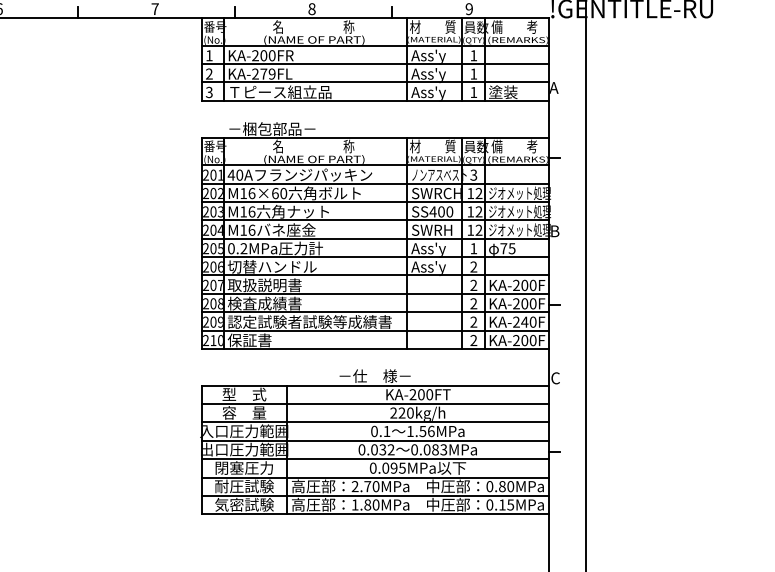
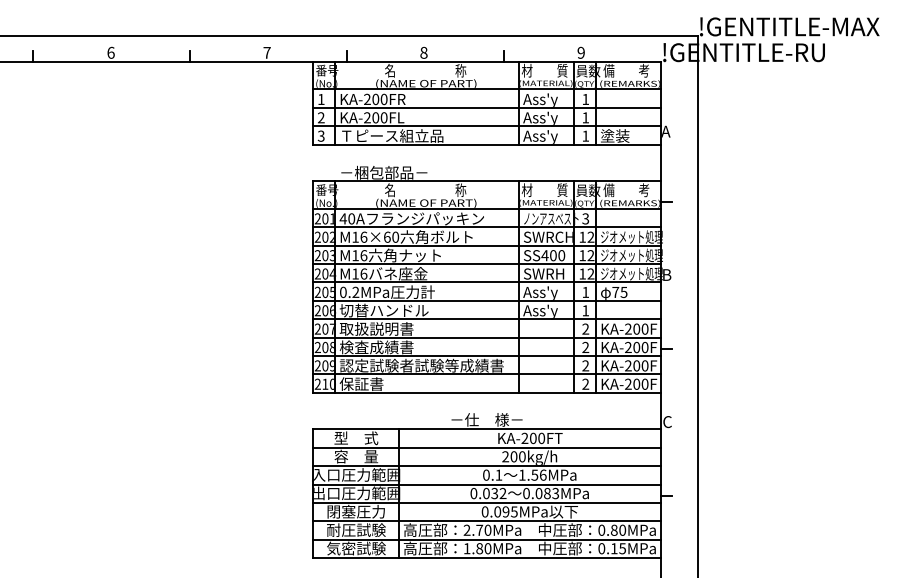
text: (267, 73) -> (379, 117), KA-279FL -> KA-200FL
text: (473, 266) -> (585, 310), 2 -> 1
text: (524, 321) -> (636, 365), KA-240F -> KA-200F
text: (401, 412) -> (513, 456), 220kg/h -> 200kg/h

